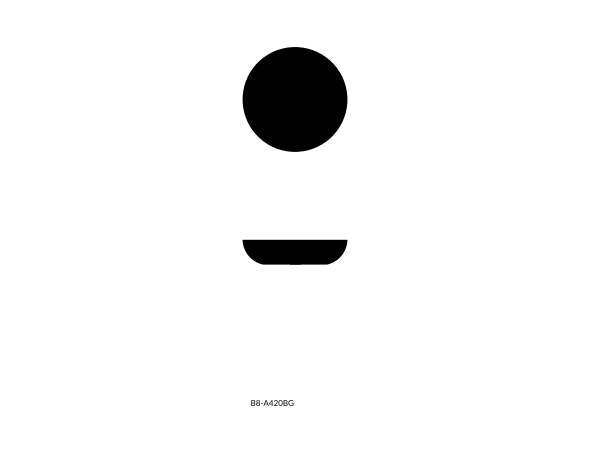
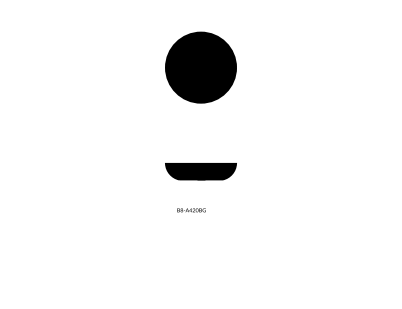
text: (272, 403) -> (191, 210), moved

